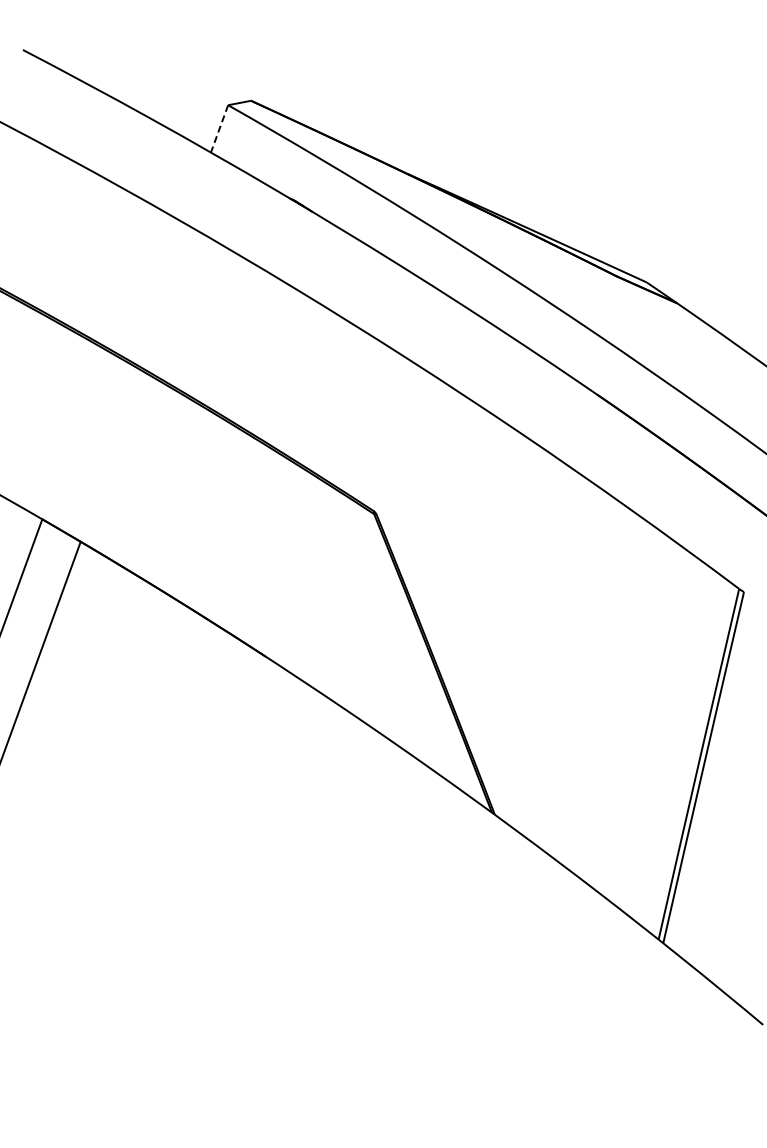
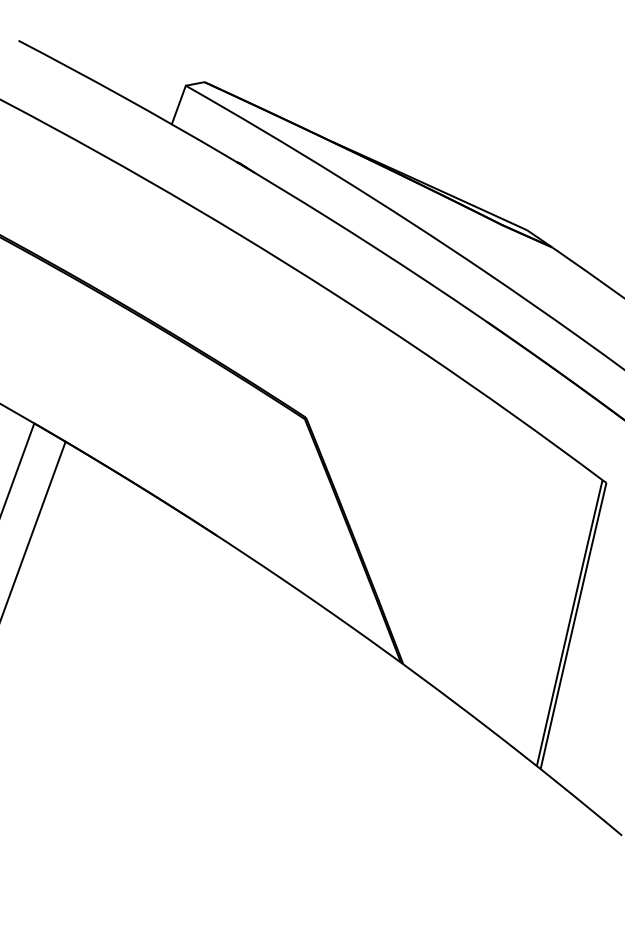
line: (219, 129) -> (178, 105), dashed -> solid

